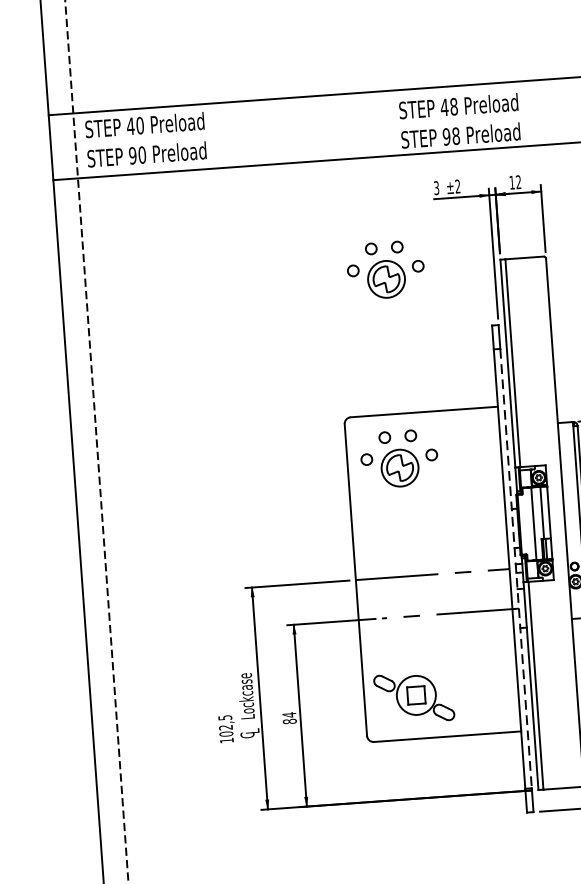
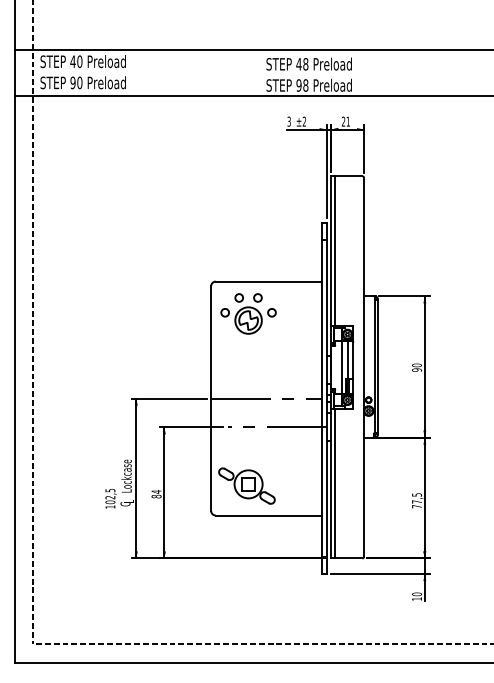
text: (514, 182) -> (345, 121), 12 -> 21
part: (385, 269) -> (248, 177), removed
line: (516, 569) -> (326, 399), dashed -> solid

